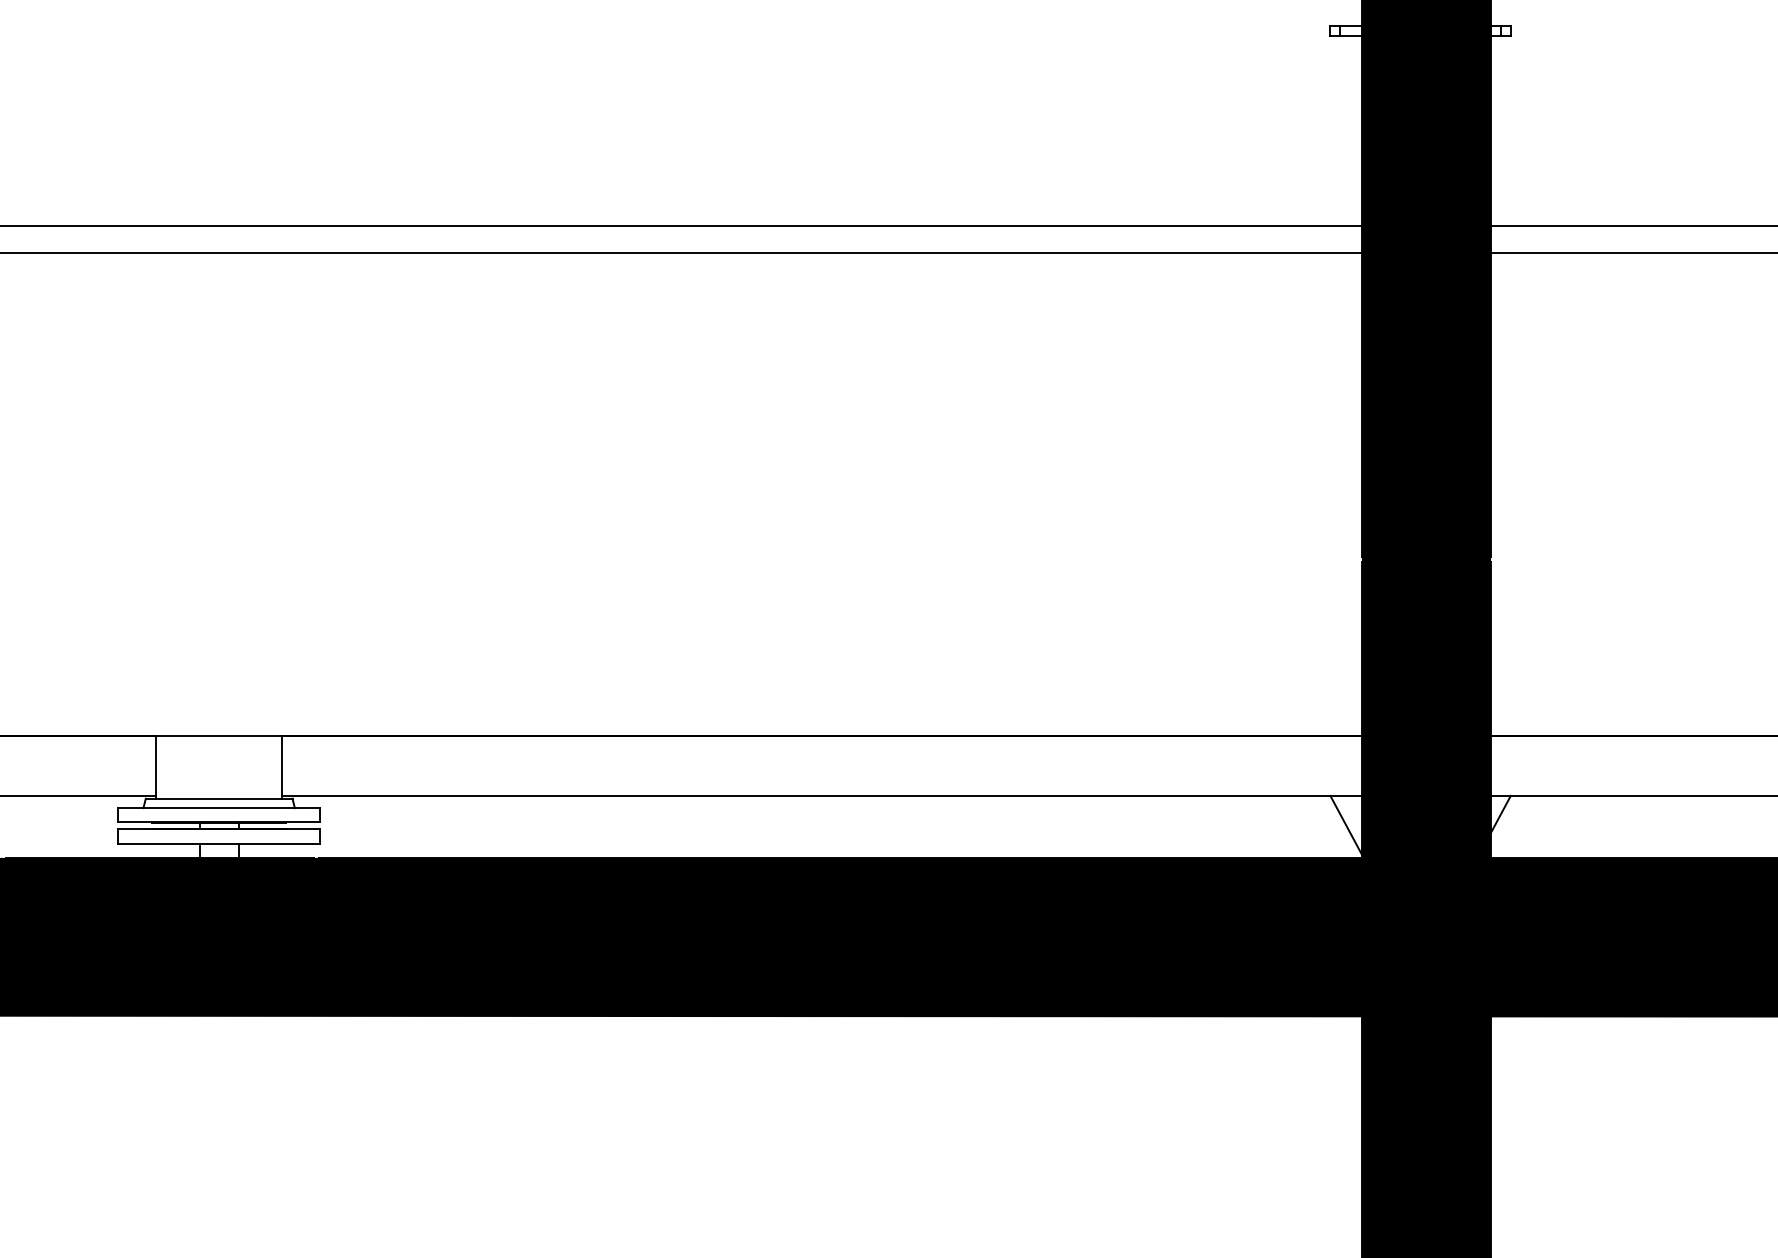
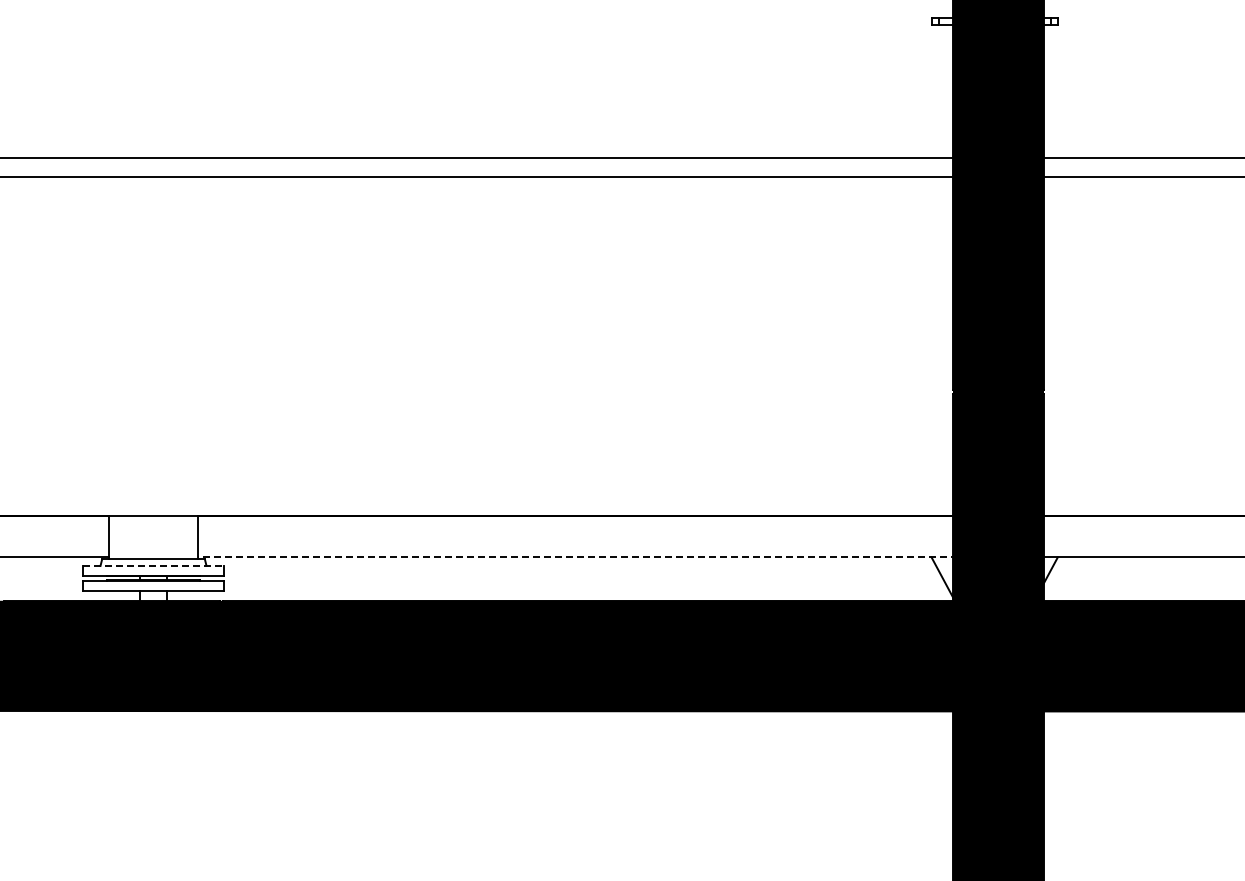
line: (833, 796) -> (583, 557), solid -> dashed
line: (219, 807) -> (153, 565), solid -> dashed

